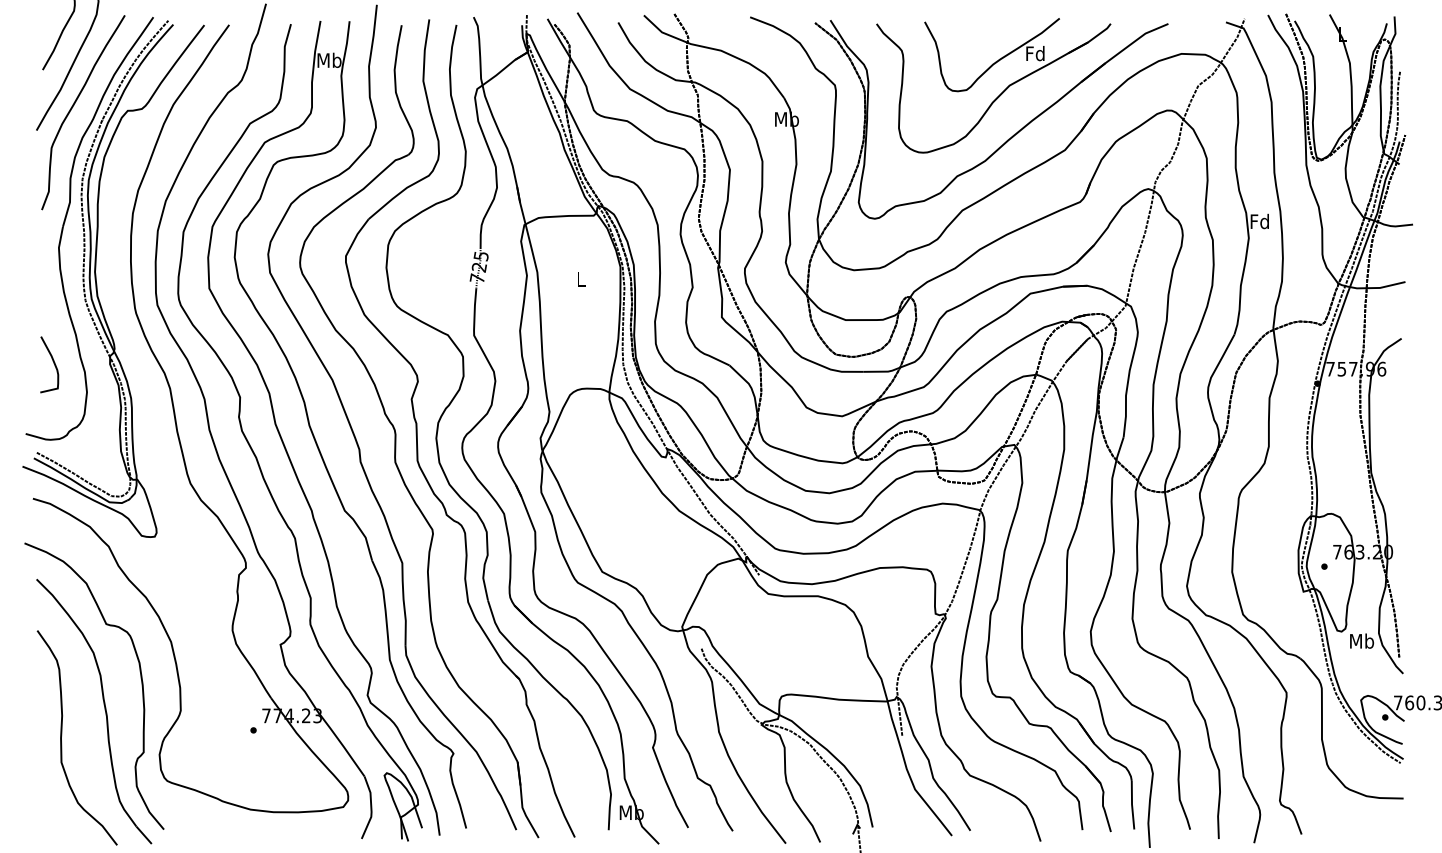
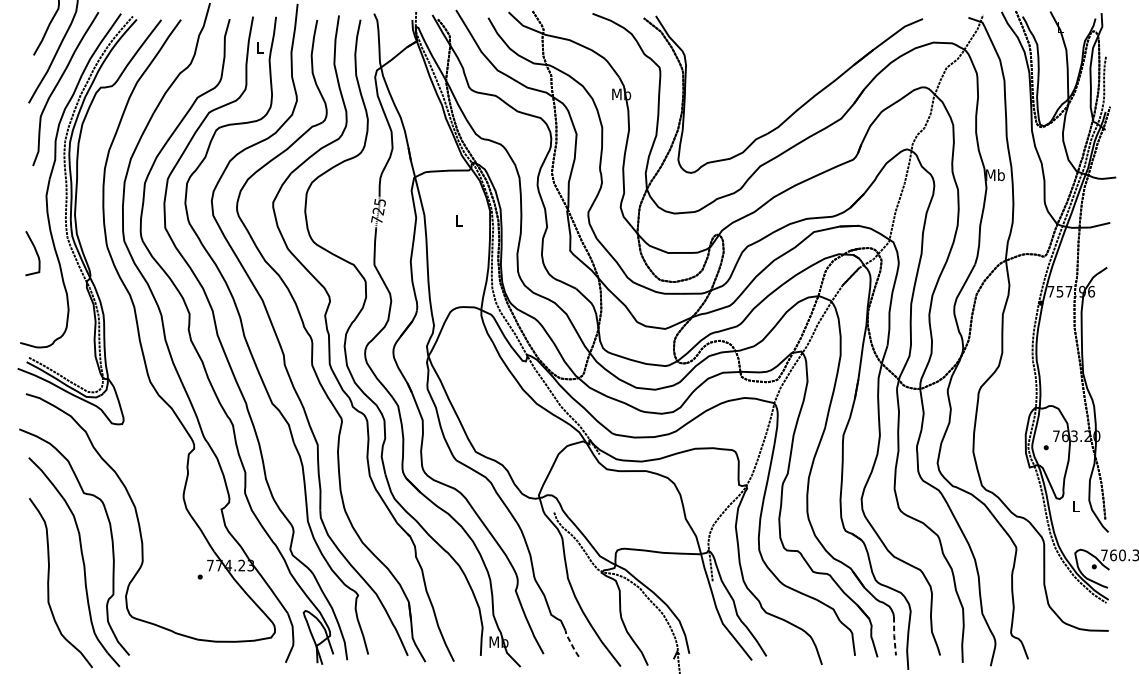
text: (329, 59) -> (260, 47), Mb -> L
part: (1001, 92) -> (791, 73), removed
text: (1260, 221) -> (995, 175), Fd -> Mb
curve: (53, 363) -> (35, 252), moved
text: (1362, 640) -> (1076, 506), Mb -> L
line: (1132, 805) -> (894, 636), solid -> dashed
line: (723, 815) -> (571, 644), solid -> dashed

